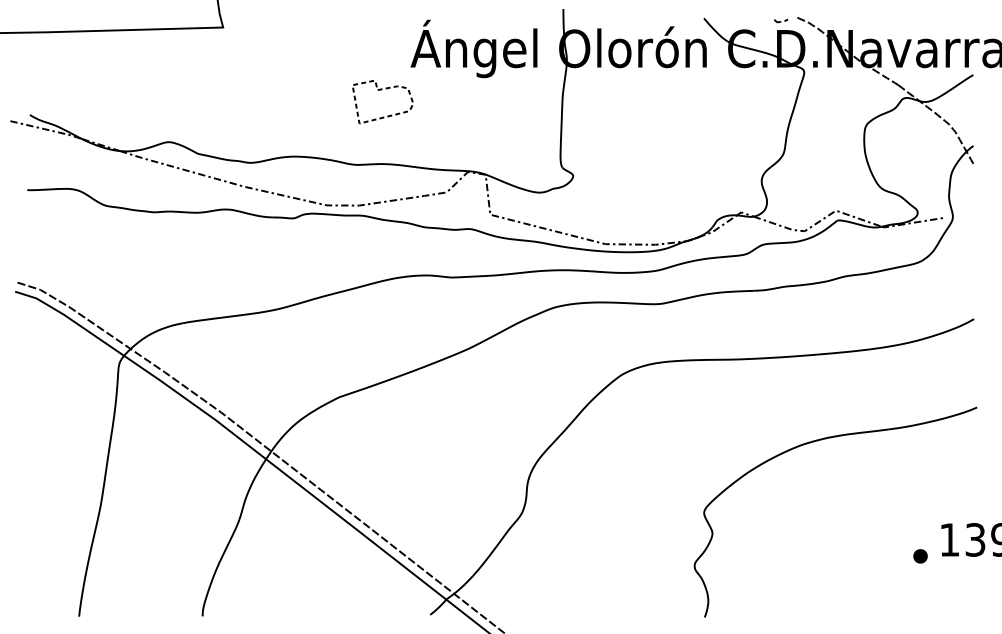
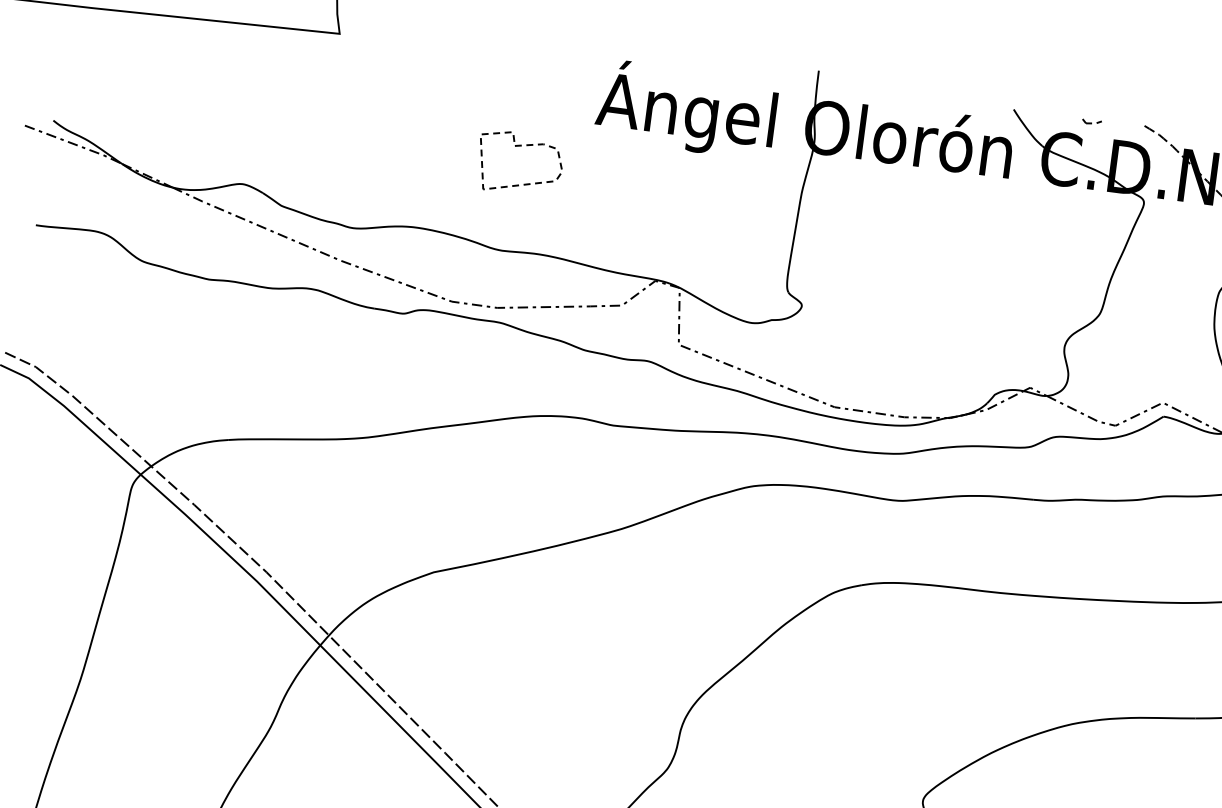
line: (781, 21) -> (1092, 122), moved
part: (382, 90) -> (521, 147), moved

